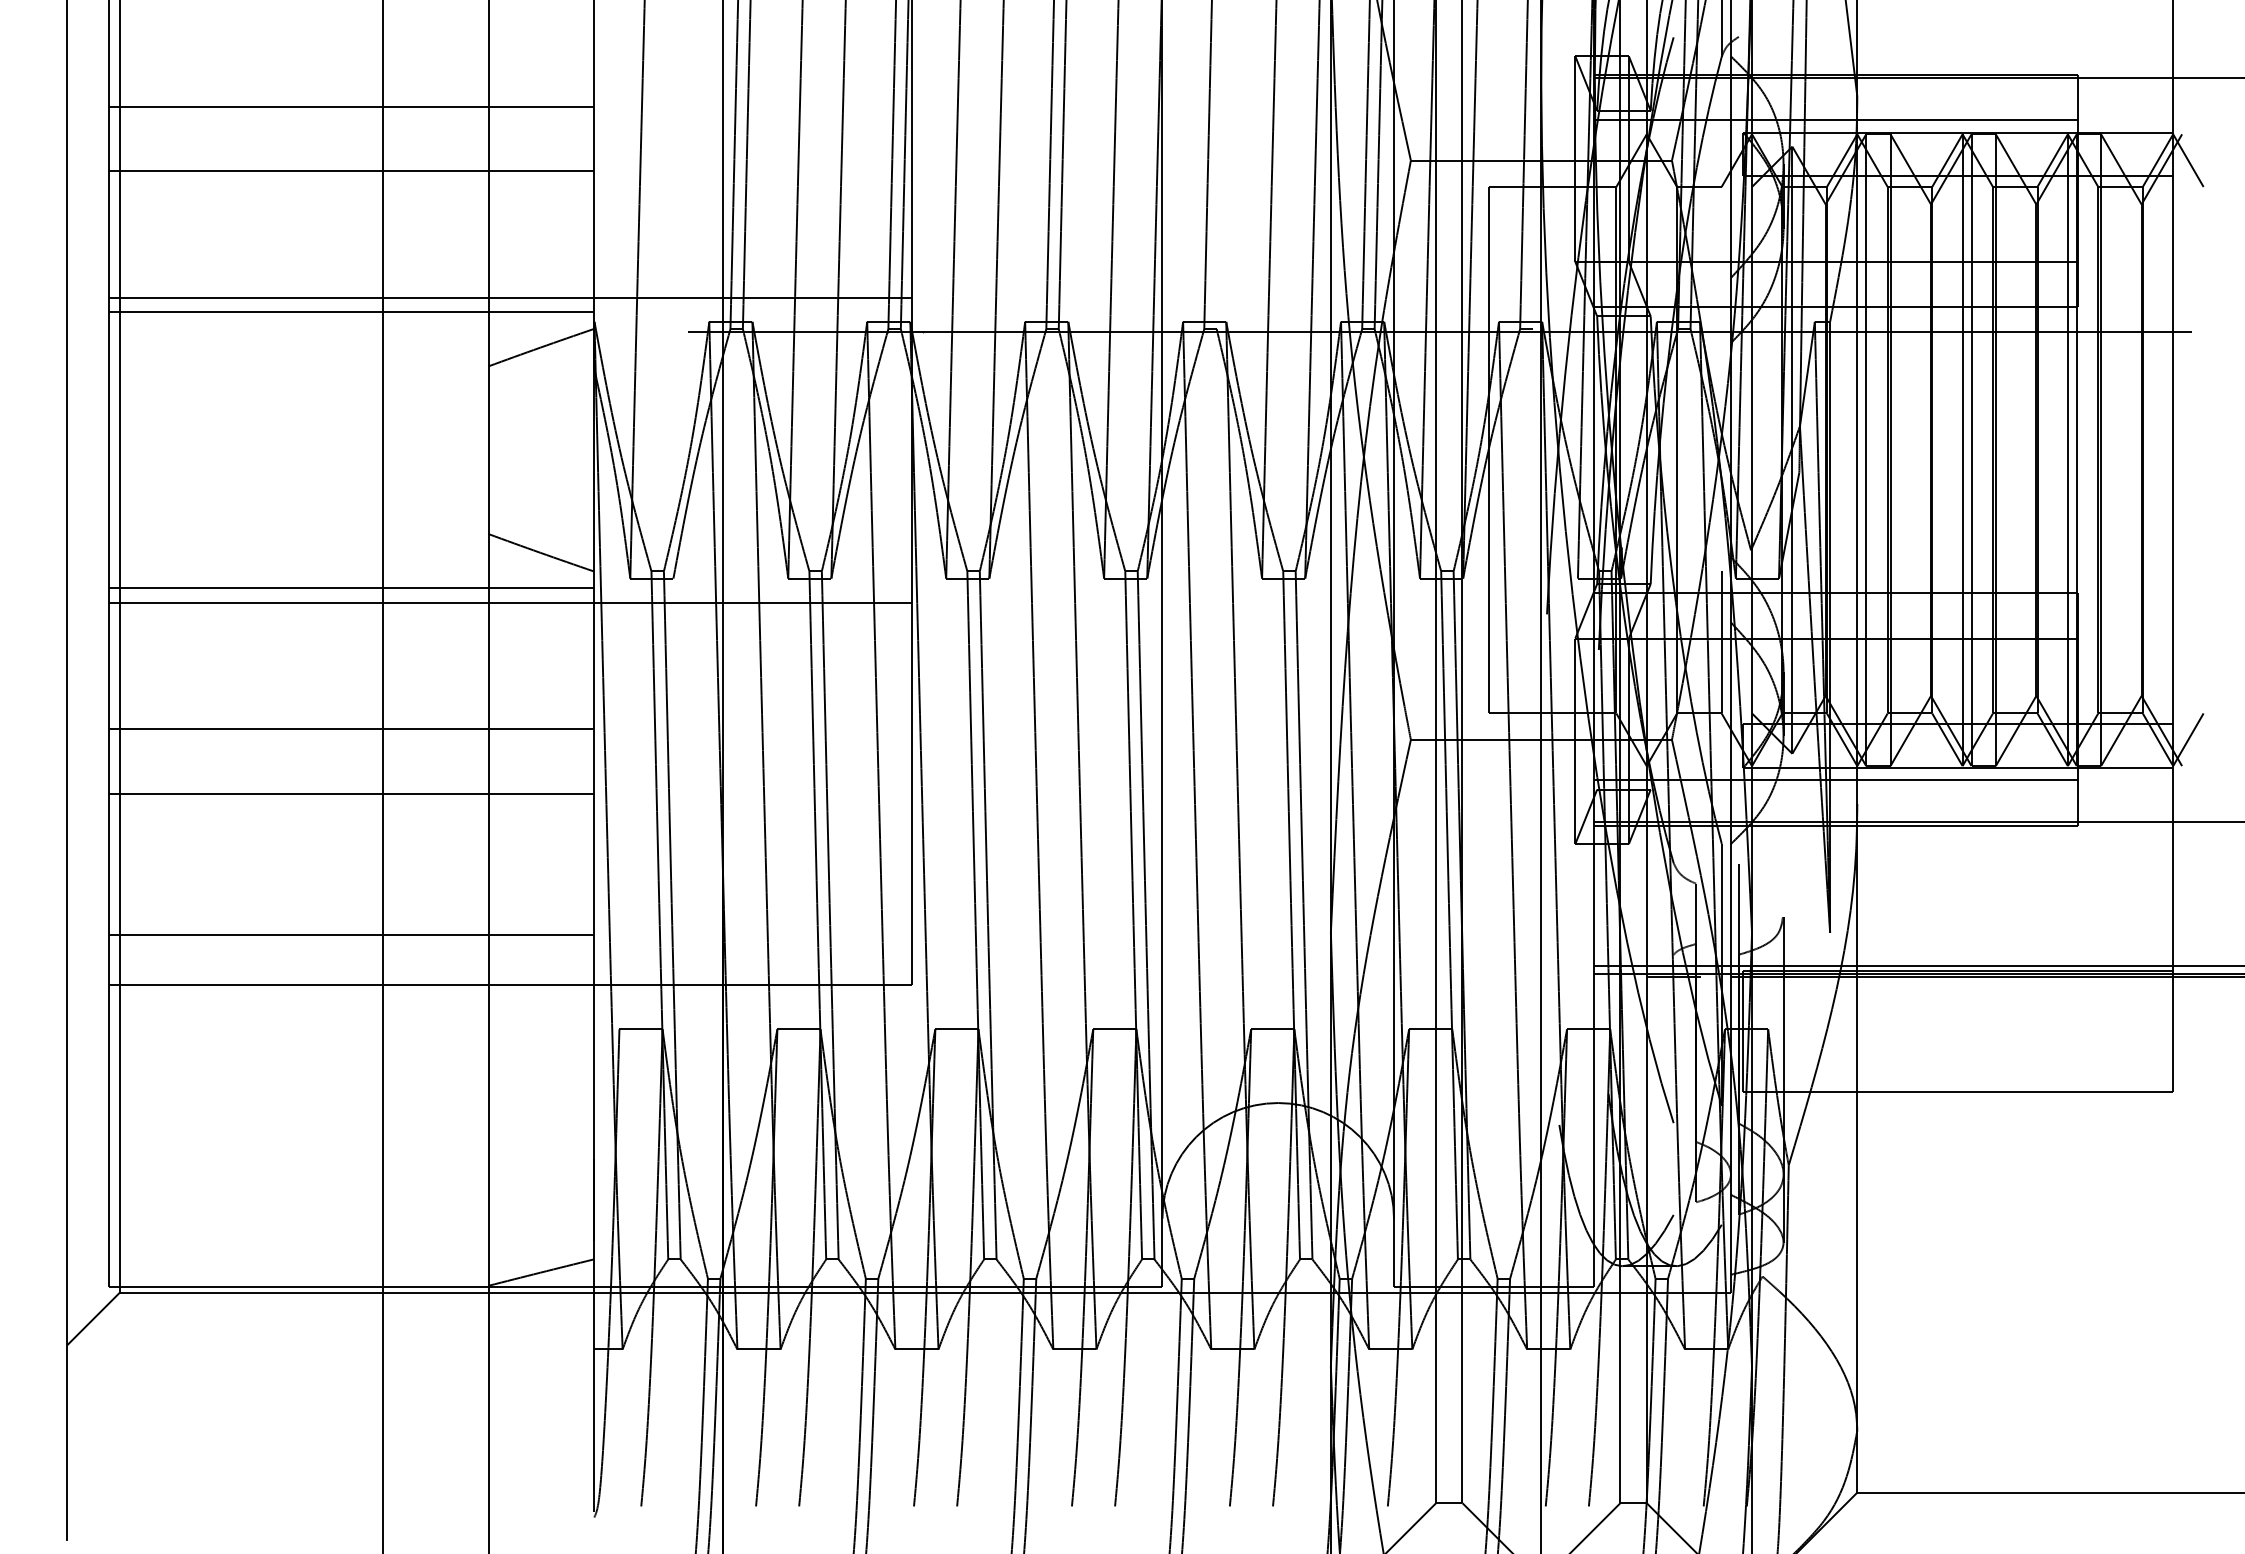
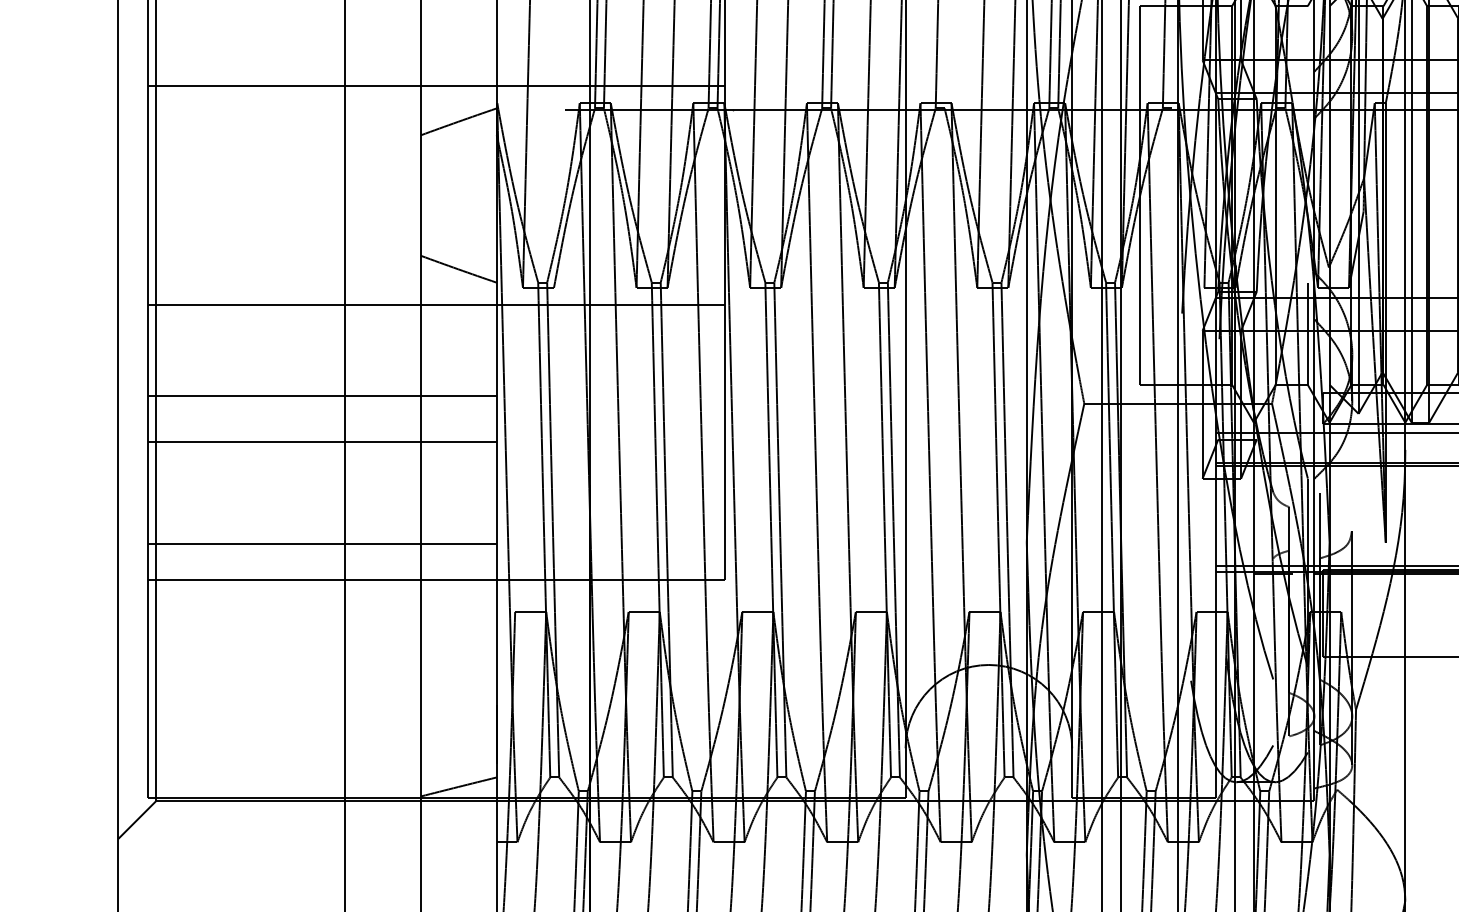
line: (351, 312) -> (322, 96), removed
line: (351, 588) -> (322, 294), removed

